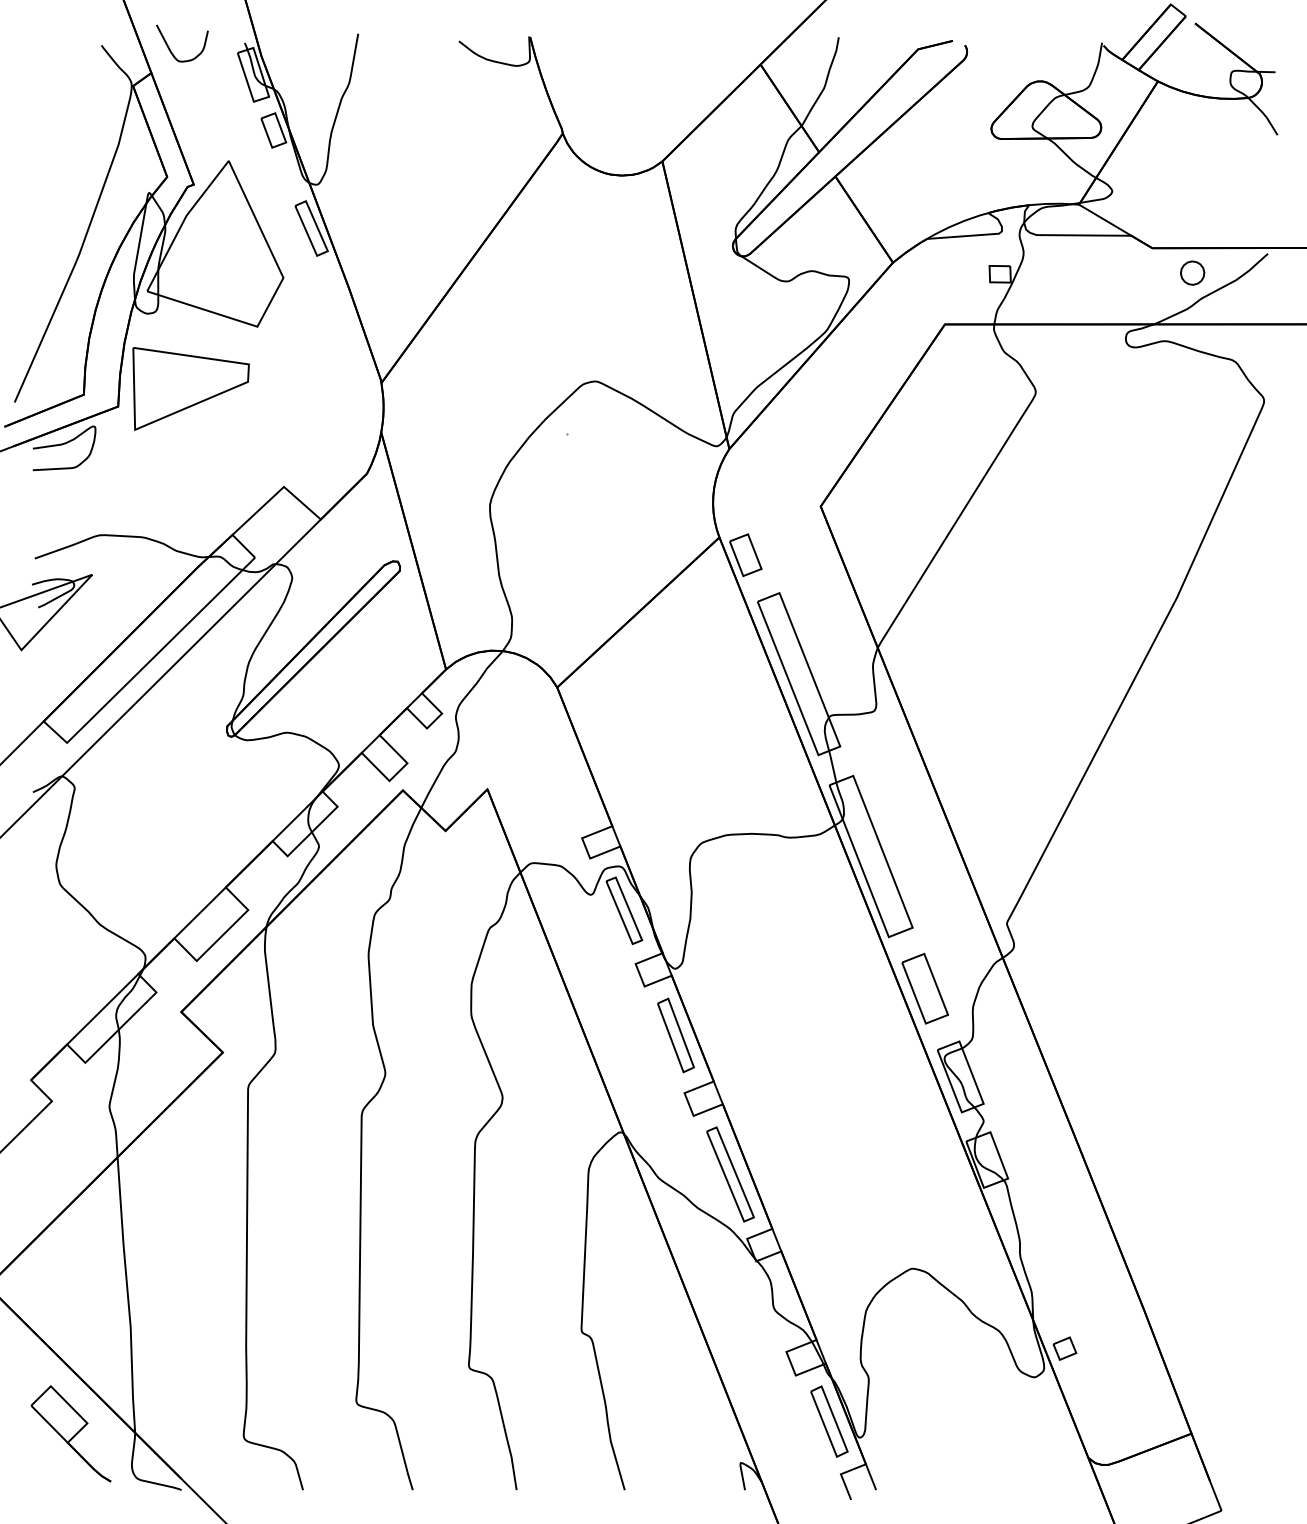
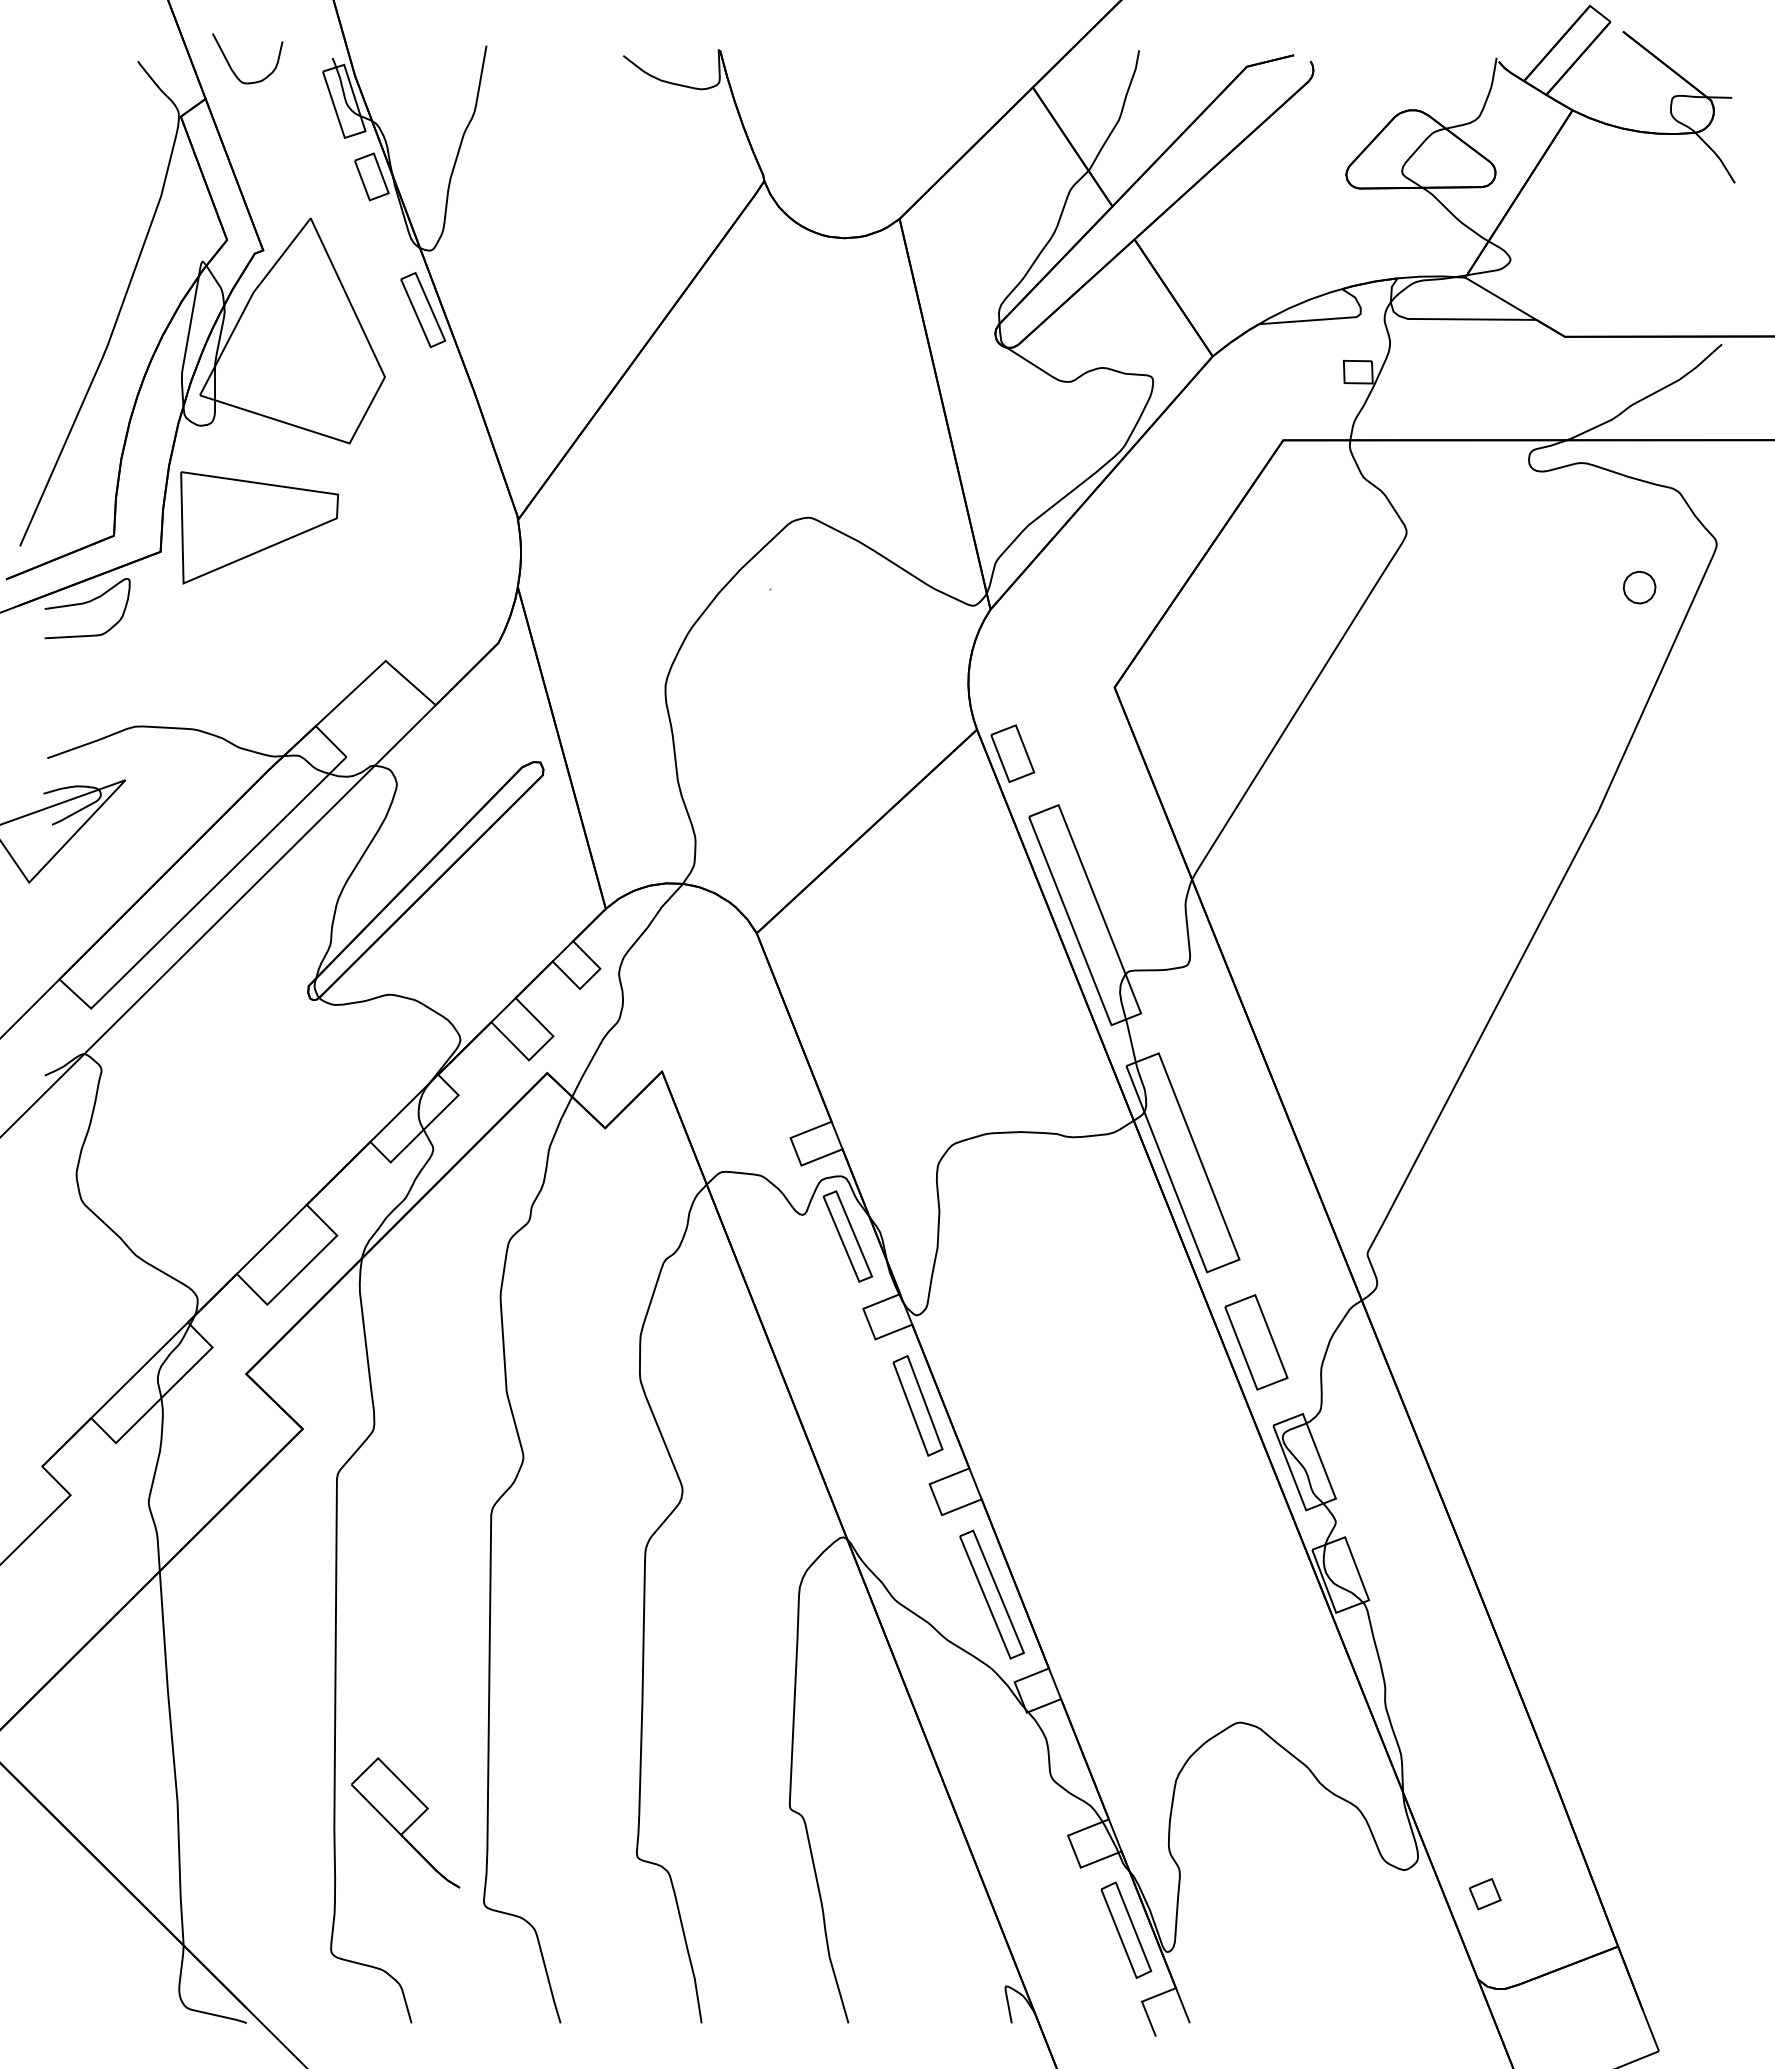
part: (1192, 273) -> (1639, 587), moved
part: (1065, 1348) -> (1485, 1894), moved
part: (71, 1433) -> (405, 1822), moved

